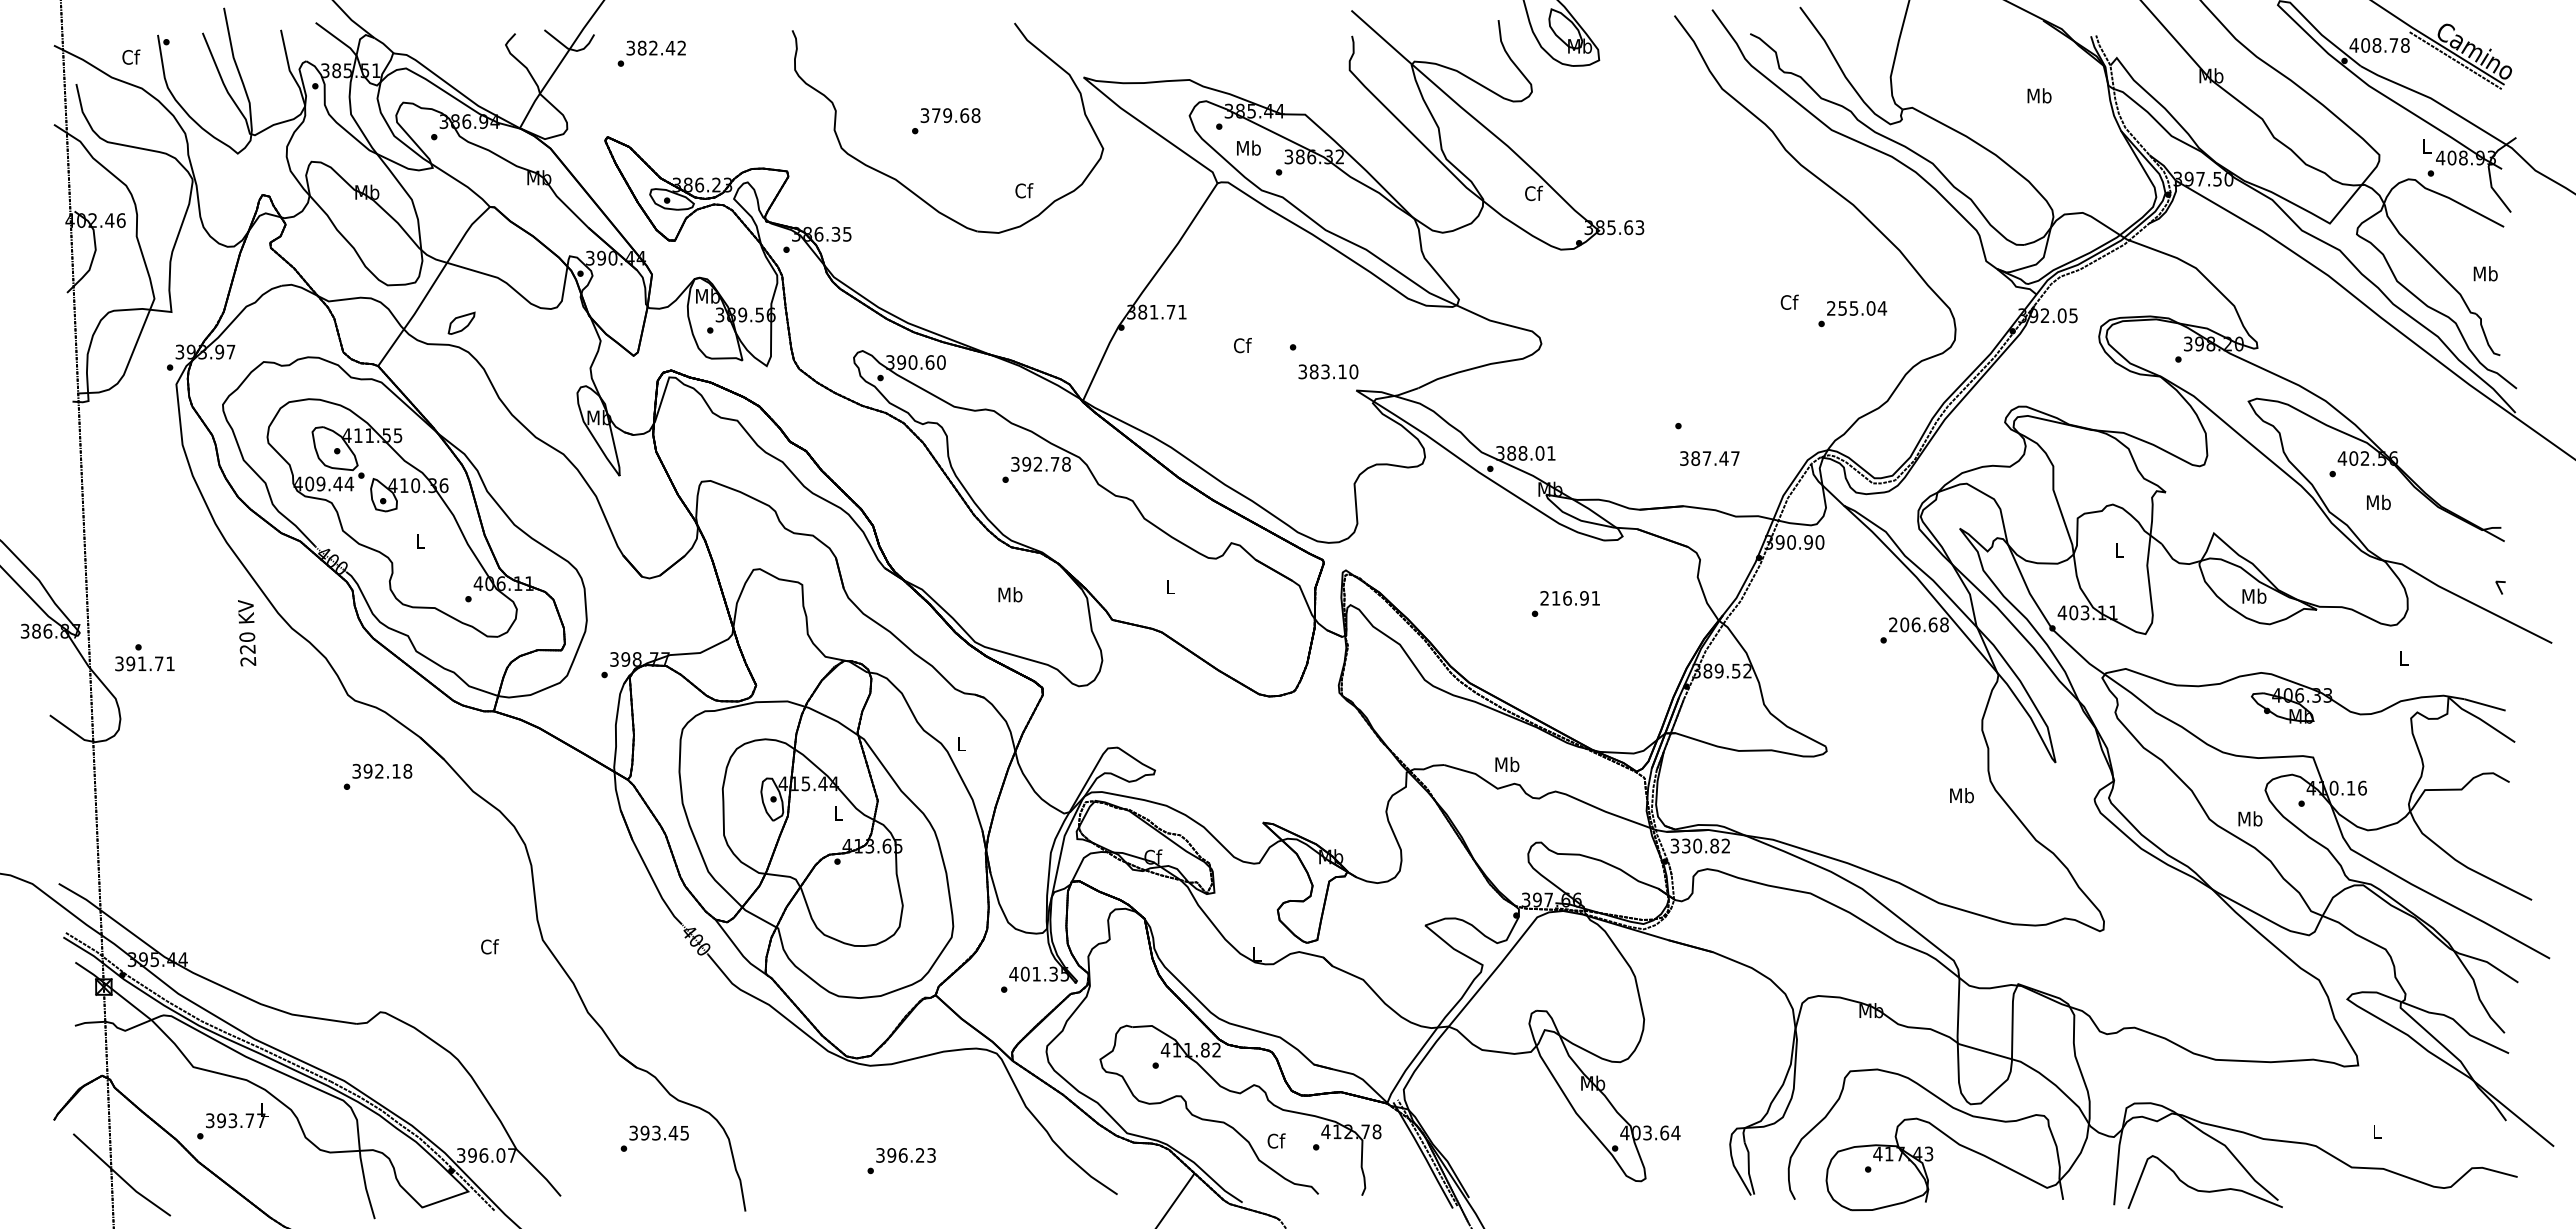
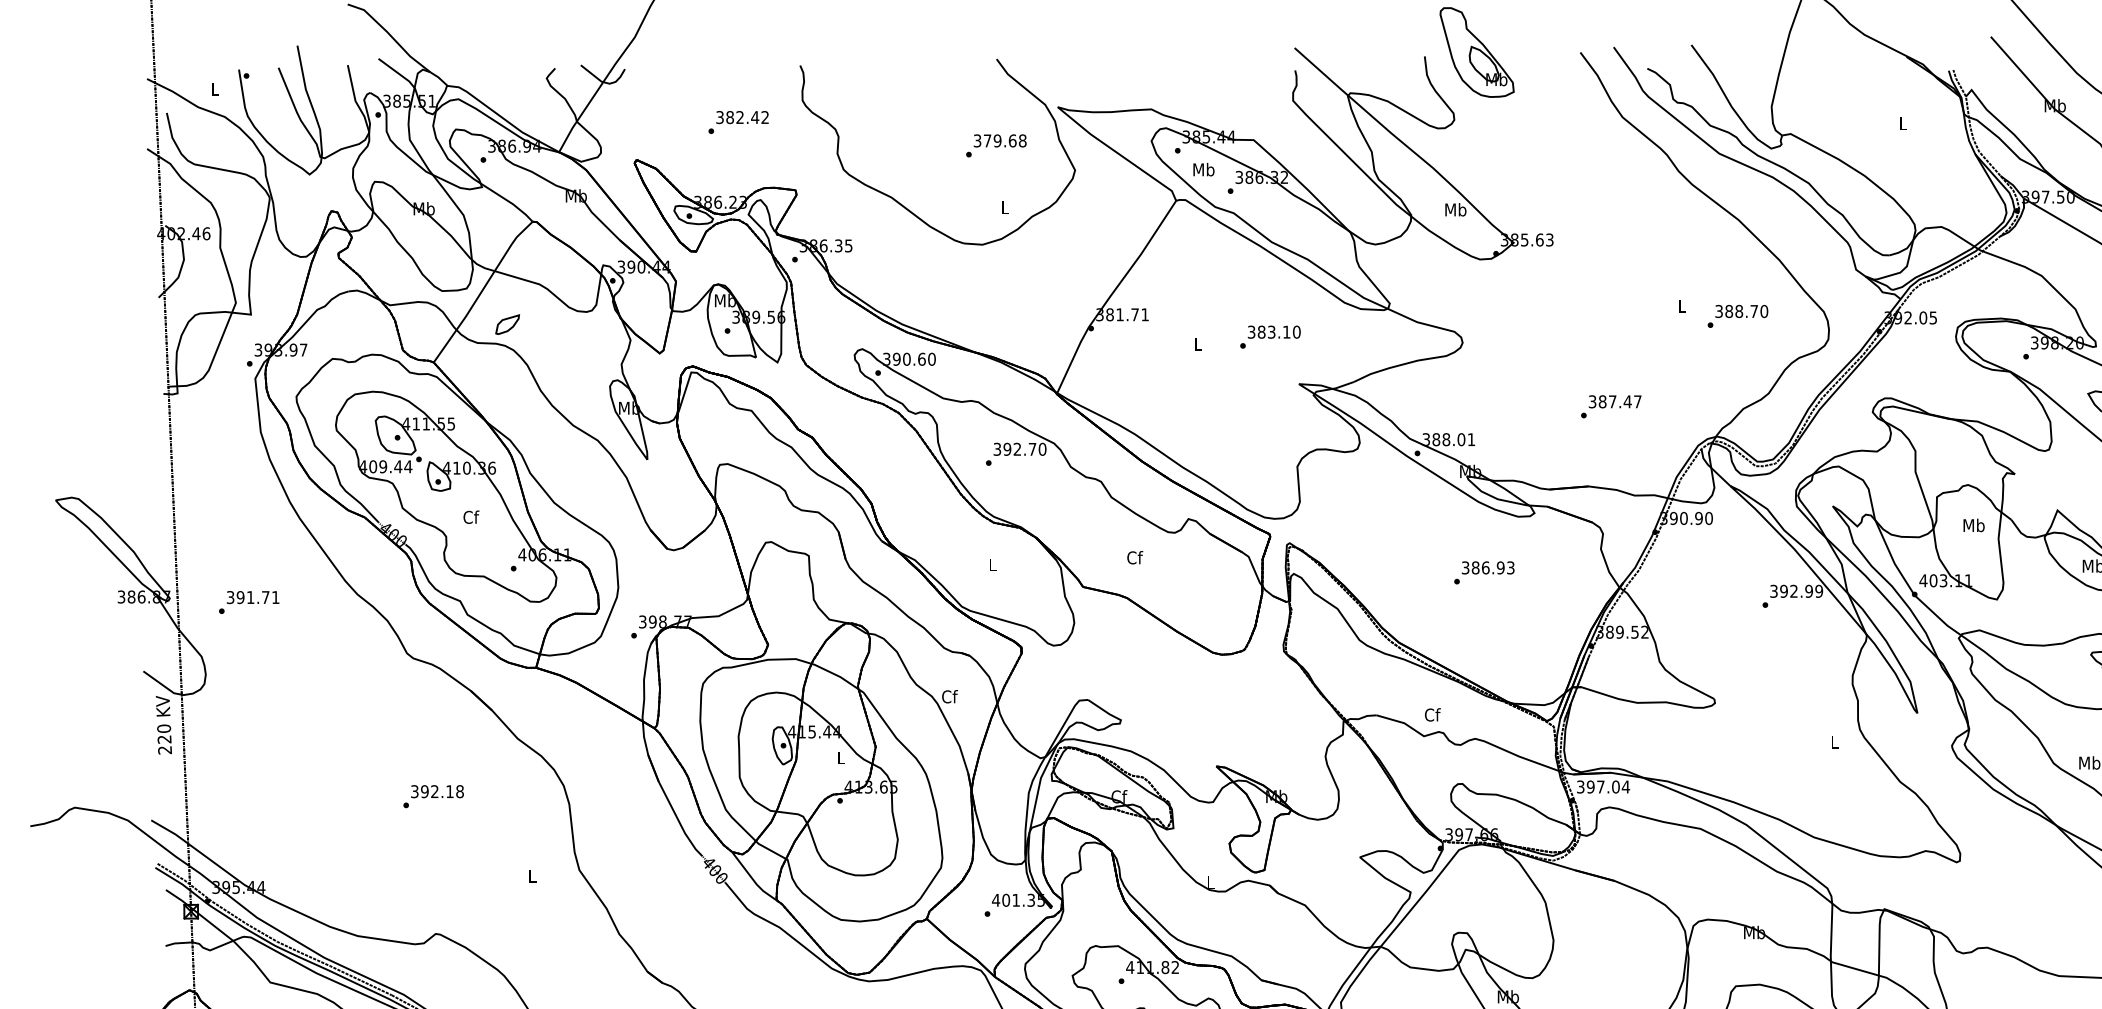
text: (651, 53) -> (738, 122), moved
text: (131, 56) -> (215, 88), Cf -> L
text: (2039, 95) -> (1903, 123), Mb -> L
text: (946, 121) -> (996, 146), moved
text: (1024, 190) -> (1005, 207), Cf -> L
text: (1533, 193) -> (1455, 209), Cf -> Mb
text: (1789, 301) -> (1682, 305), Cf -> L
text: (1857, 308) -> (1742, 311), 255.04 -> 388.70
text: (1242, 345) -> (1198, 344), Cf -> L
text: (1328, 371) -> (1274, 331), moved
text: (1709, 458) -> (1614, 401), moved
text: (1066, 464) -> (1042, 449), 392.78 -> 392.70
text: (420, 540) -> (471, 516), L -> Cf
text: (2119, 549) -> (1973, 524), L -> Mb
text: (1171, 586) -> (1135, 557), L -> Cf
text: (1010, 594) -> (993, 564), Mb -> L
text: (1570, 597) -> (1488, 567), 216.91 -> 386.93
text: (1918, 624) -> (1796, 591), 206.68 -> 392.99
text: (247, 633) -> (164, 725), moved
text: (144, 663) -> (252, 597), moved
text: (961, 743) -> (949, 696), L -> Cf
text: (1507, 764) -> (1432, 714), Mb -> Cf
text: (377, 776) -> (433, 796), moved
text: (1961, 795) -> (1834, 742), Mb -> L
text: (1705, 845) -> (1607, 786), 330.82 -> 397.04
text: (490, 946) -> (533, 875), Cf -> L

